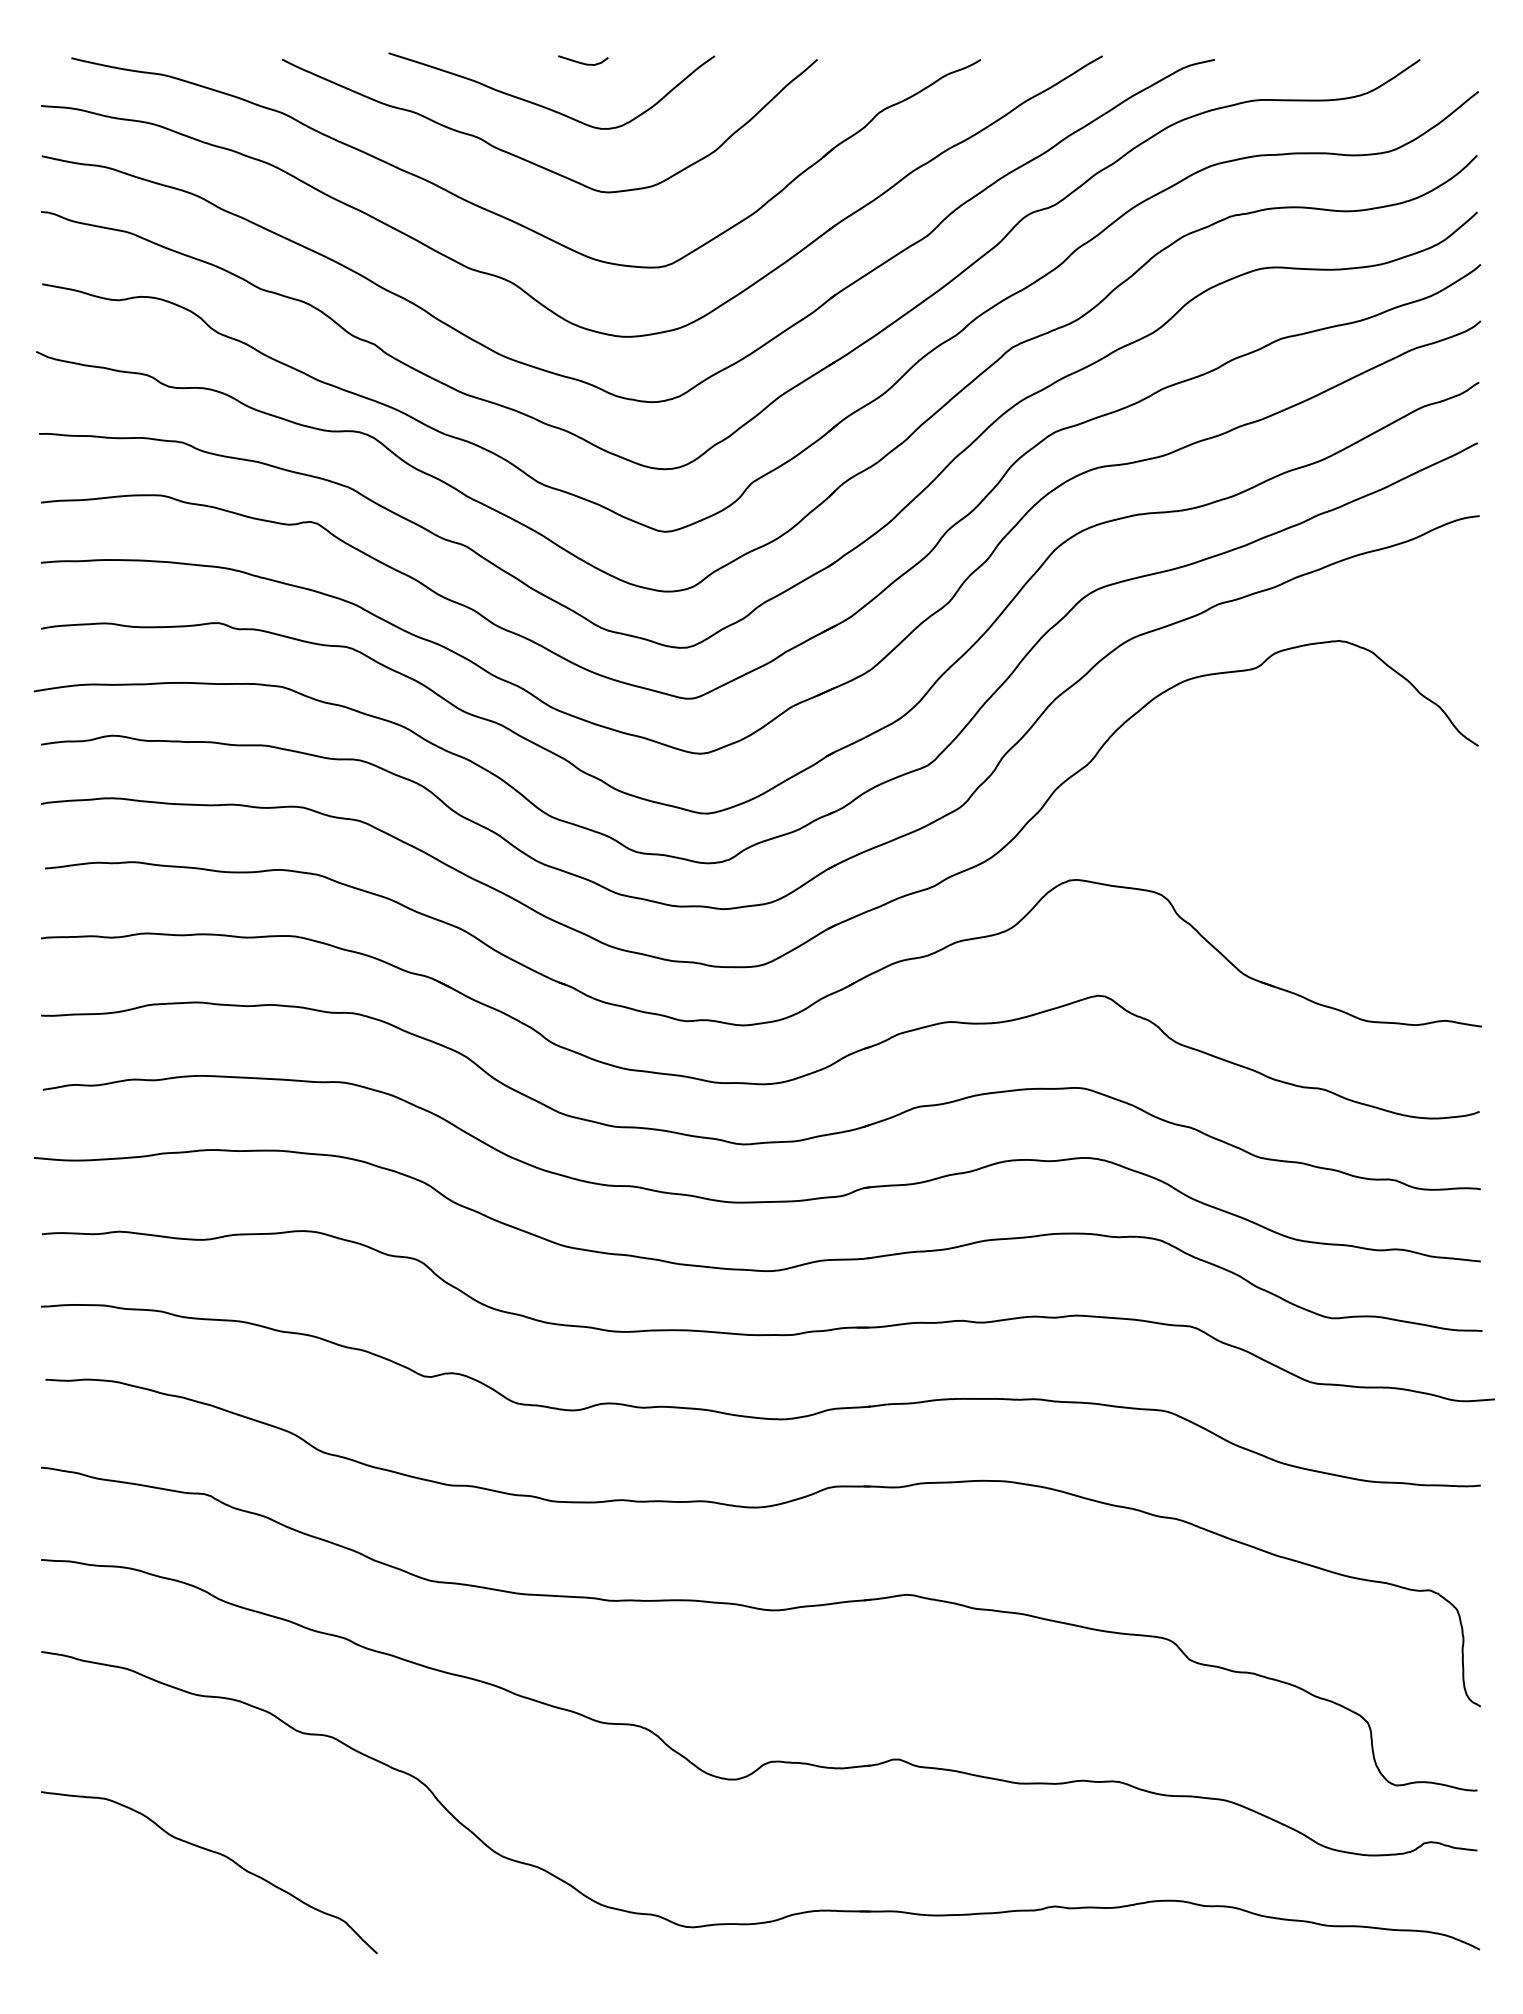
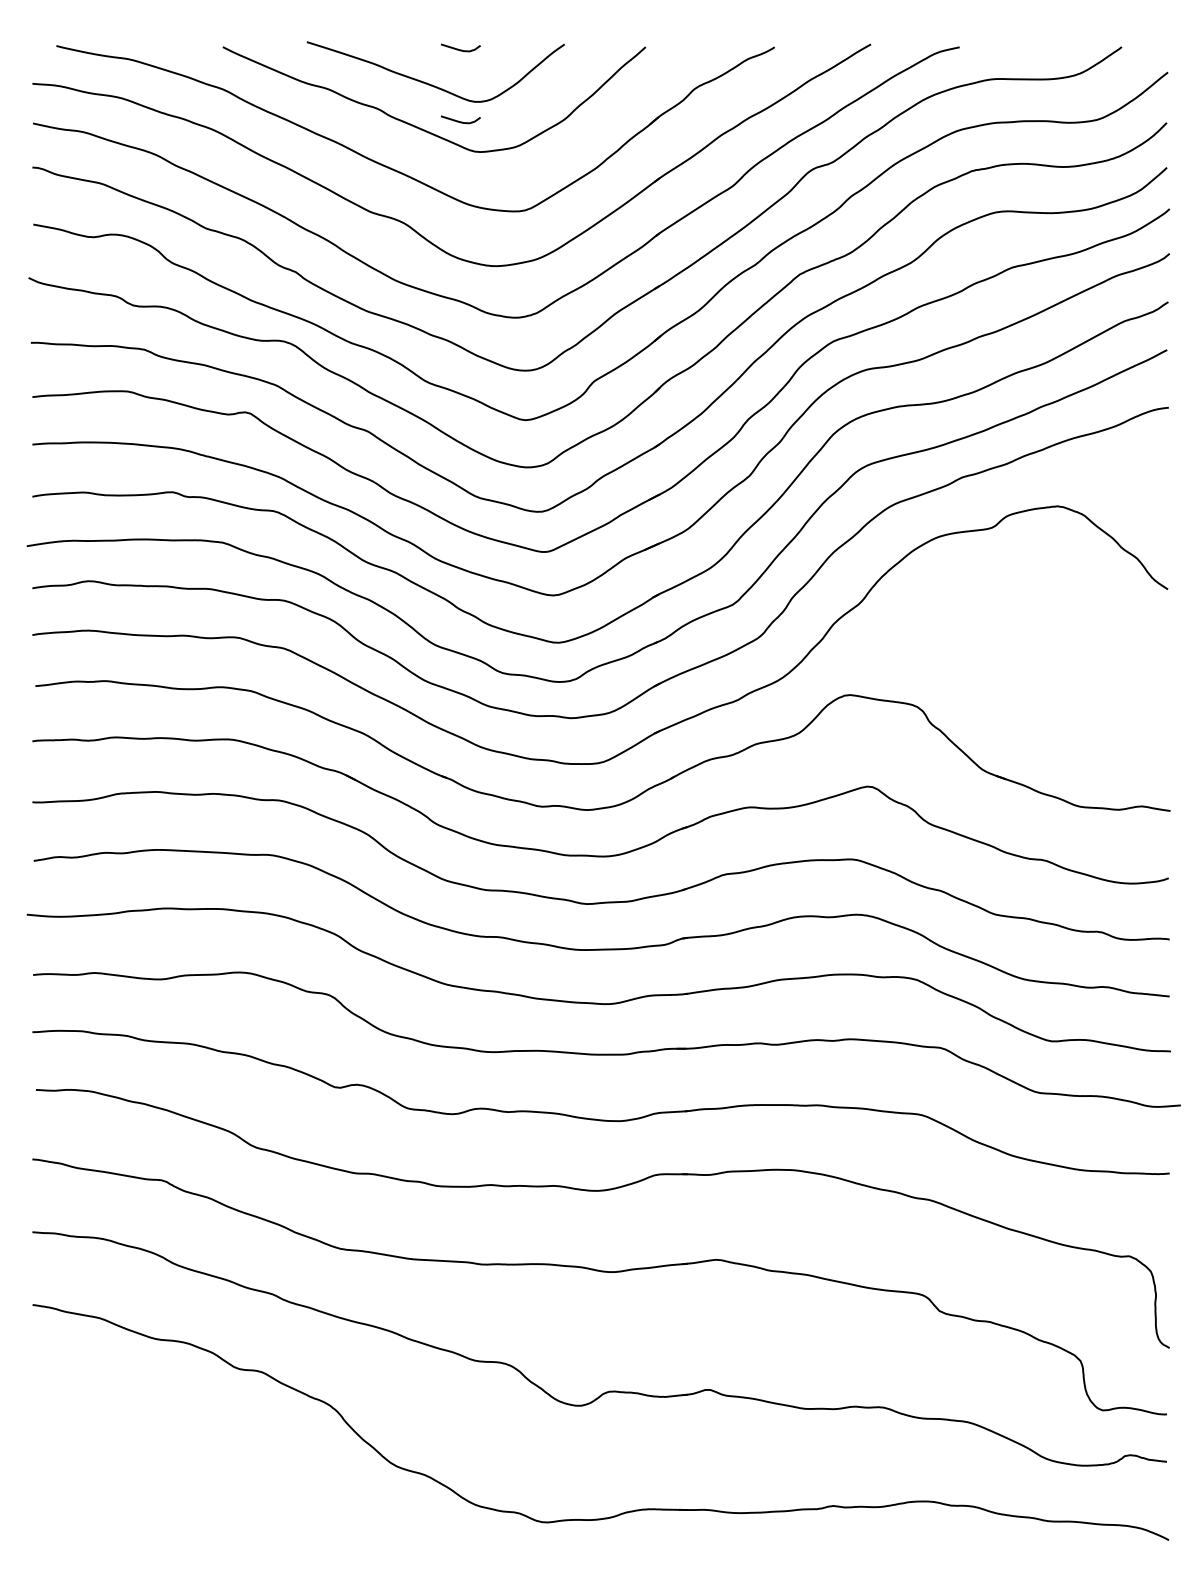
curve: (583, 153) -> (460, 121), added
curve: (215, 1853) -> (170, 1464), removed

